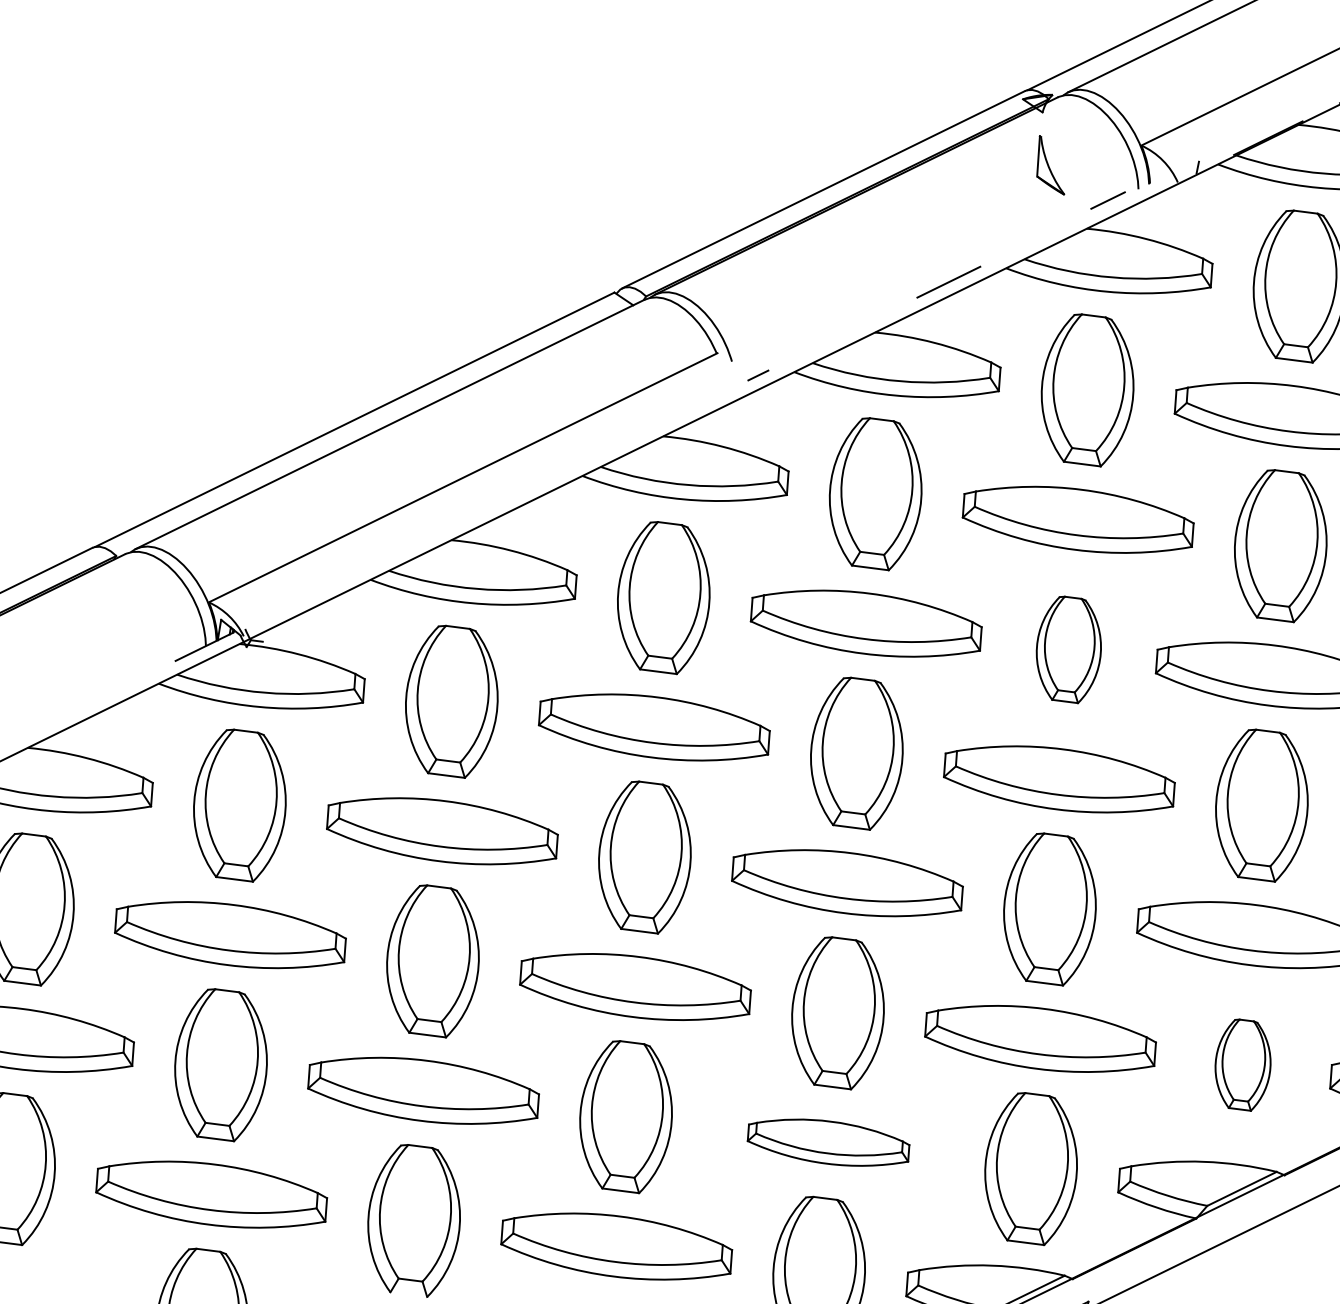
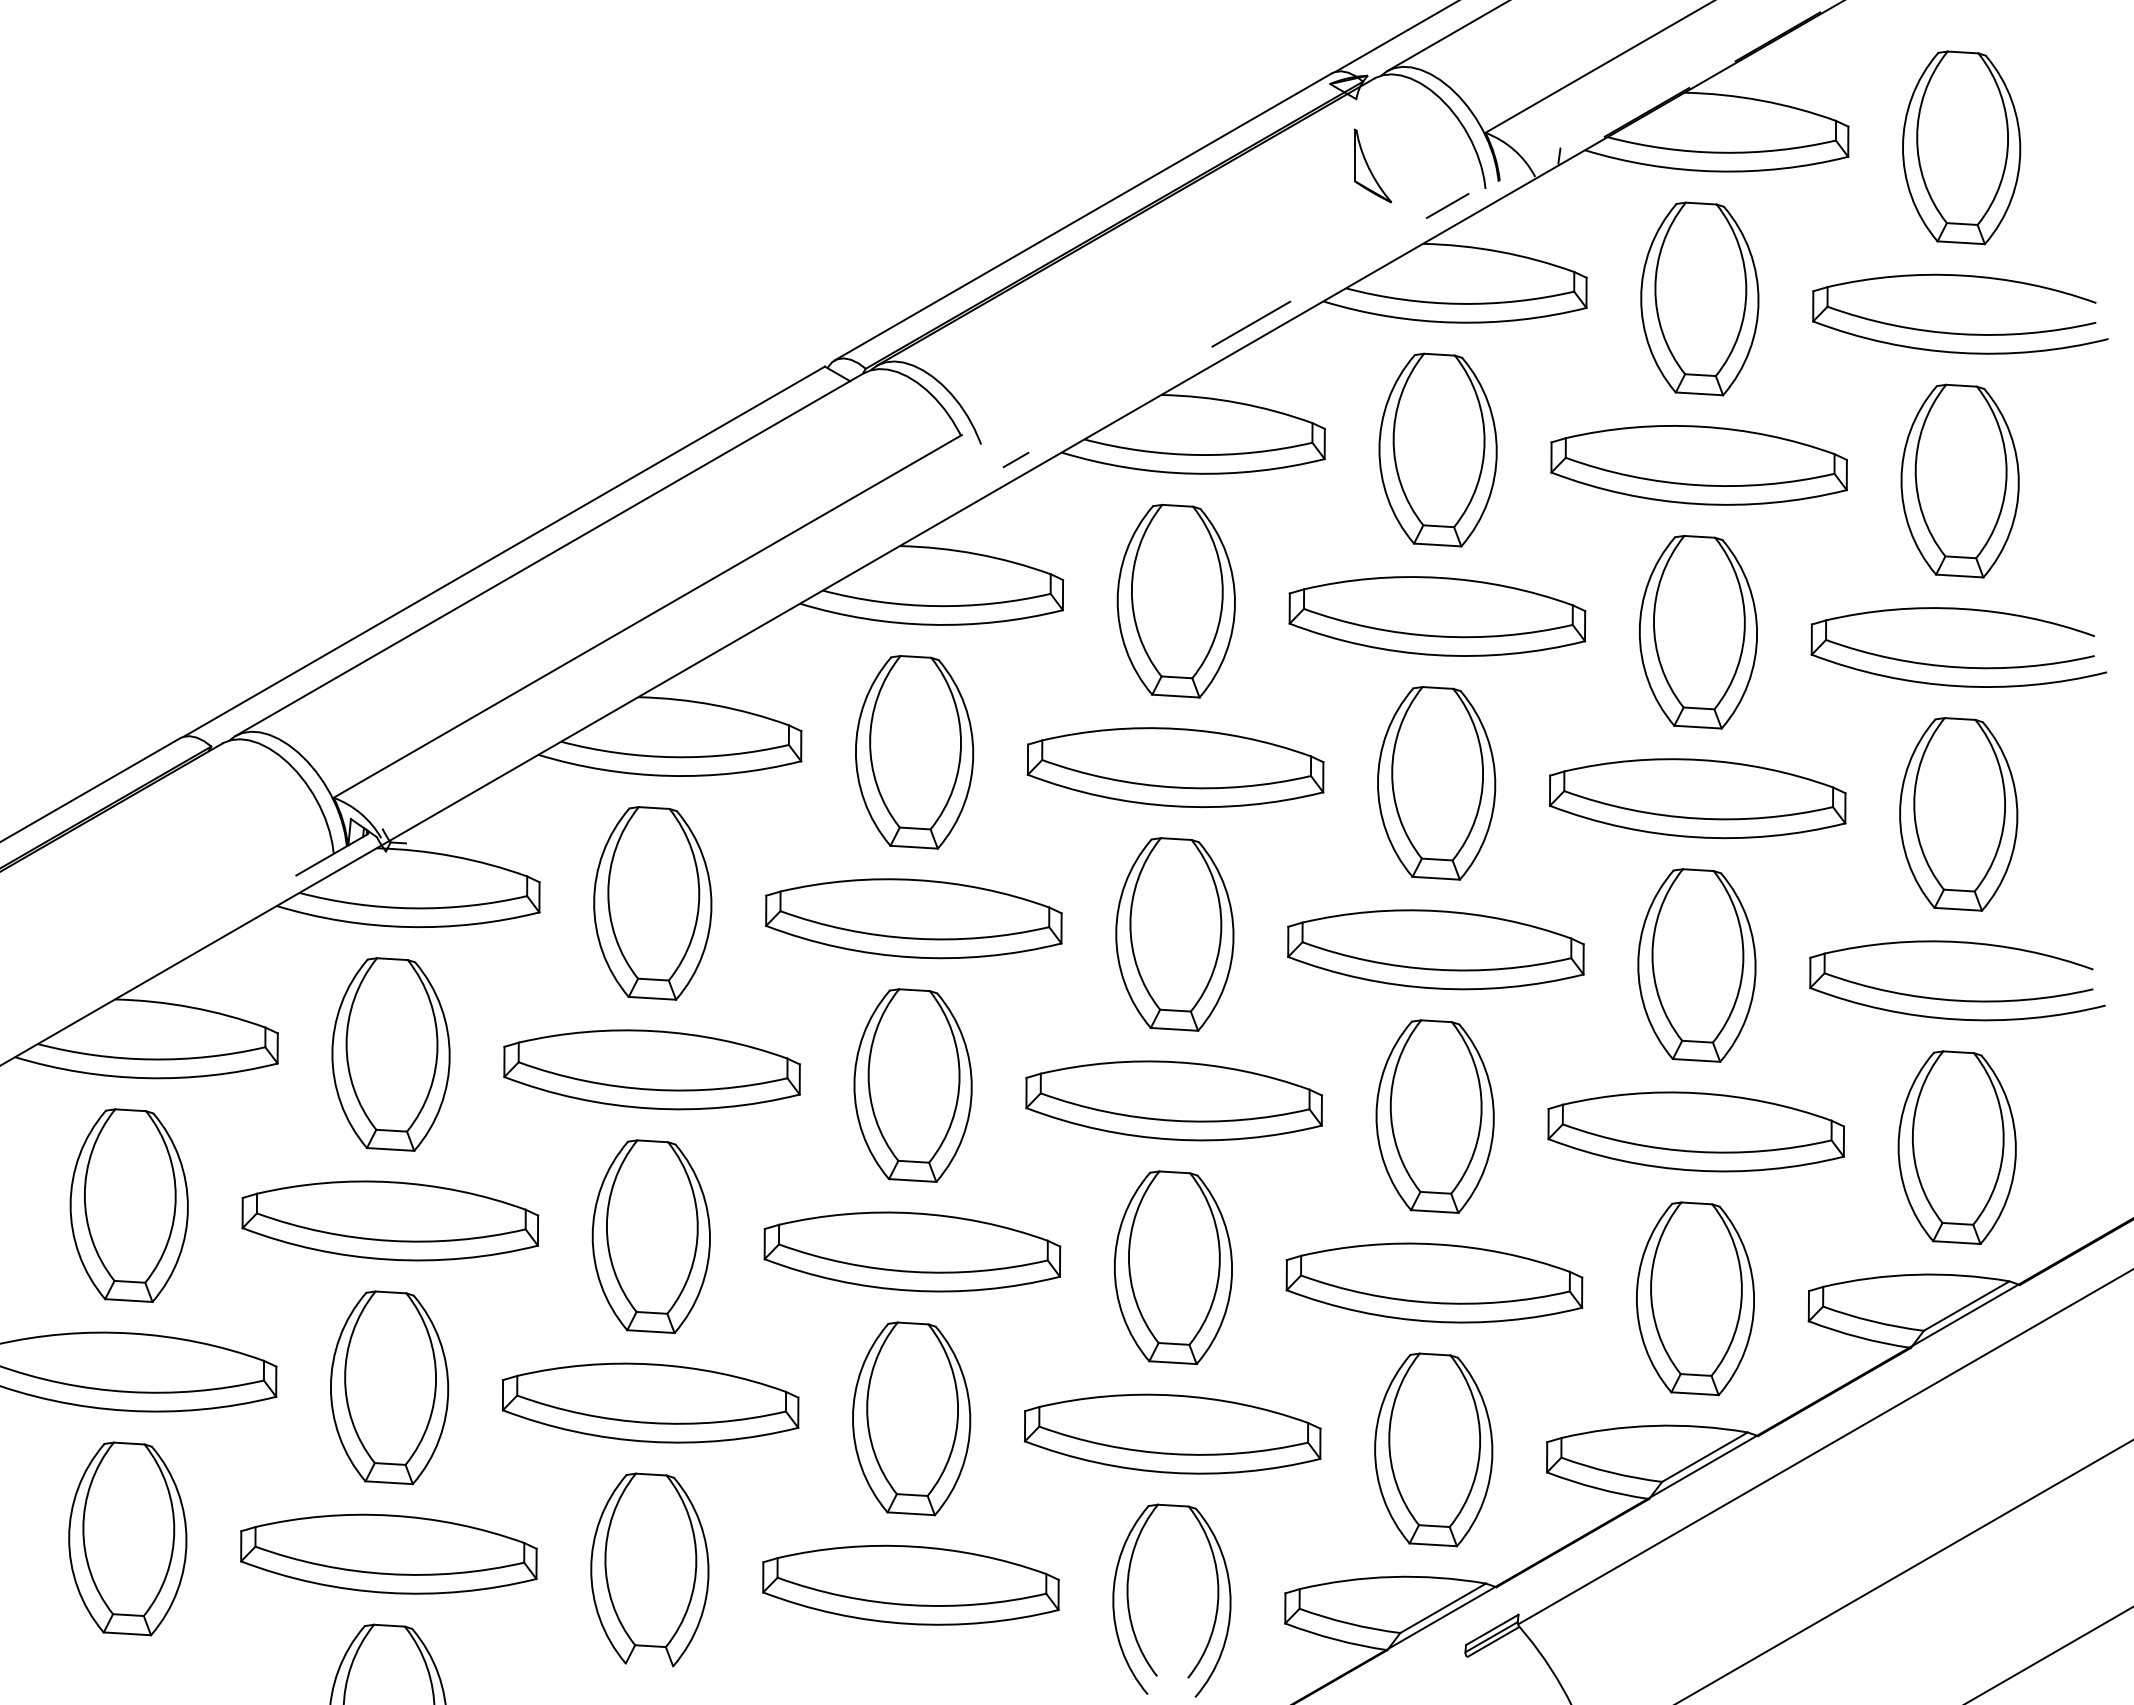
part: (1068, 649) -> (1436, 783), size x1.43
part: (1243, 1064) -> (1695, 1298), size x1.67
part: (828, 1142) -> (1172, 1433), size x1.43

